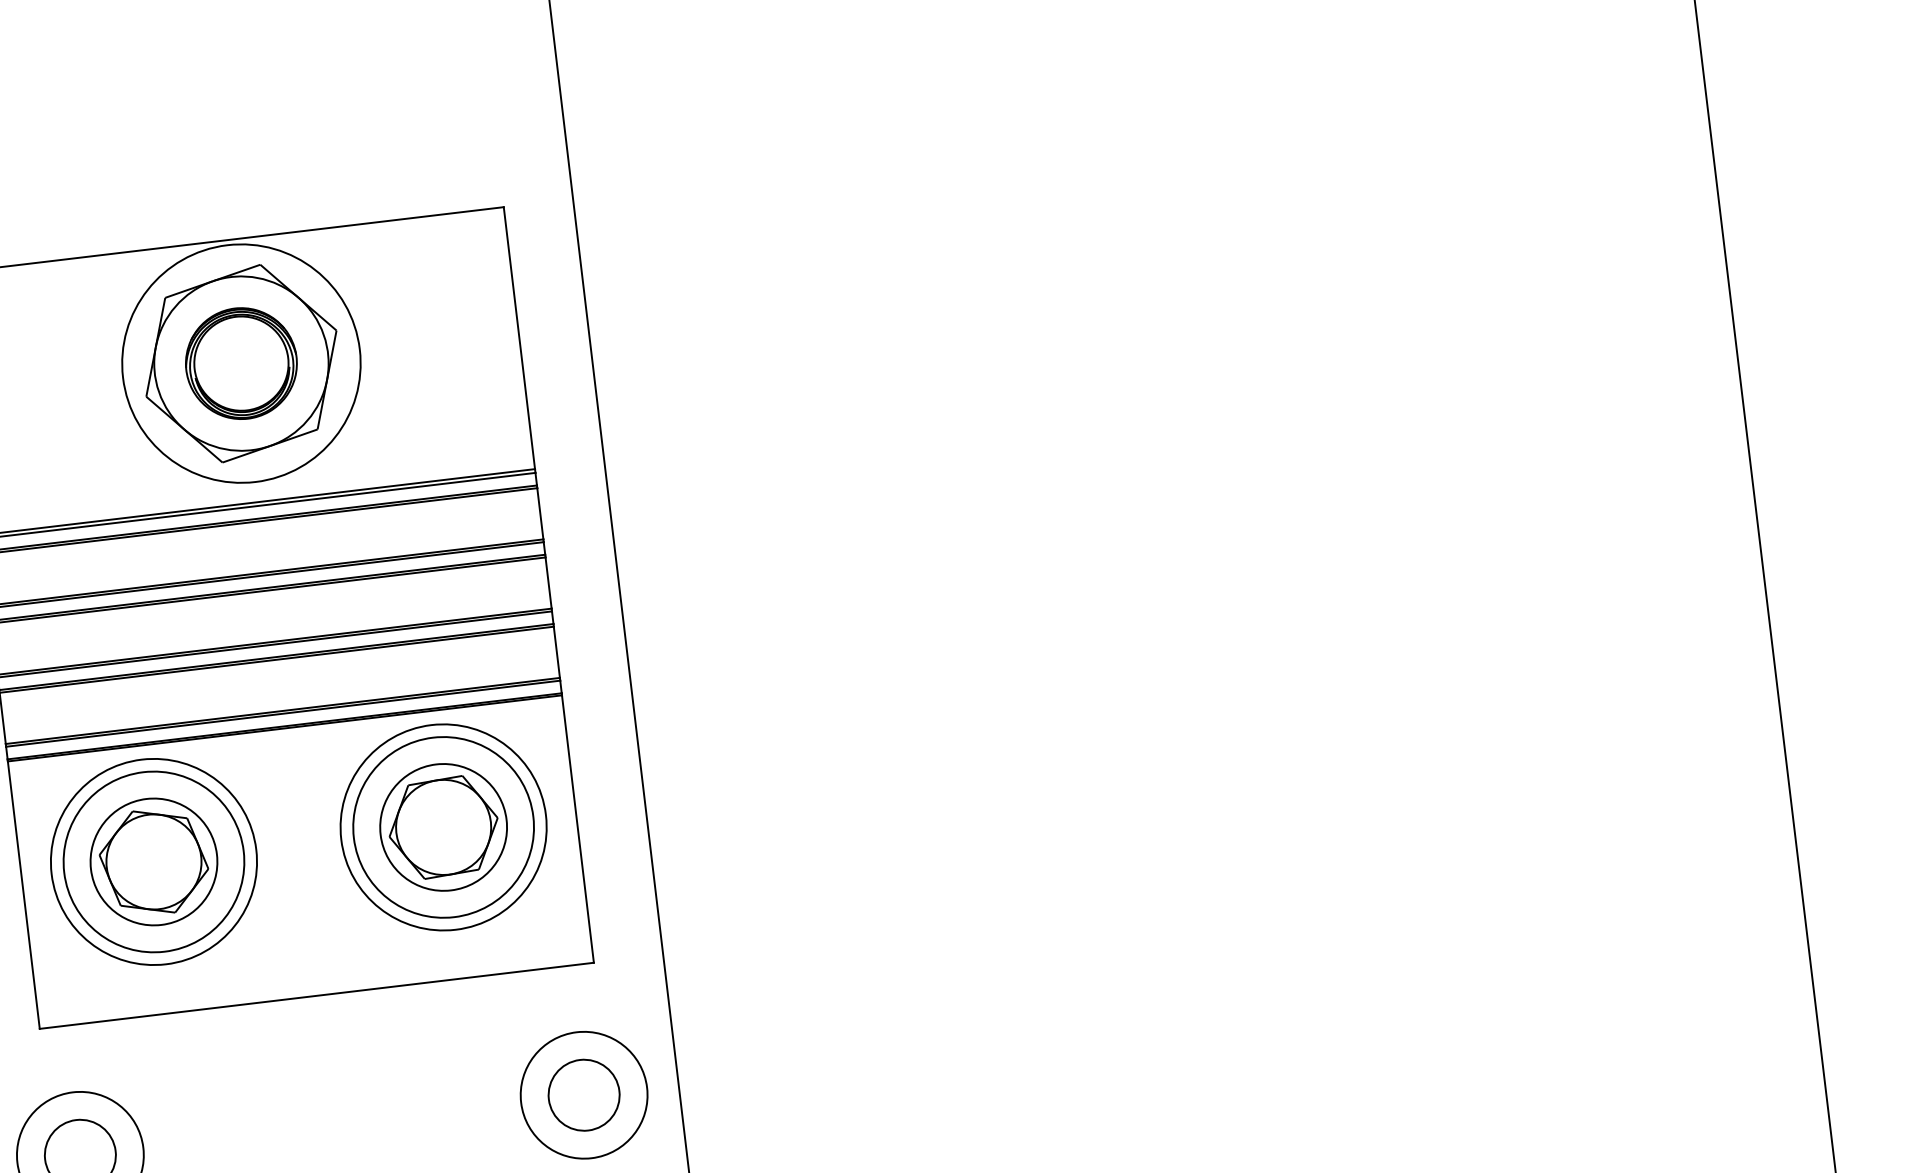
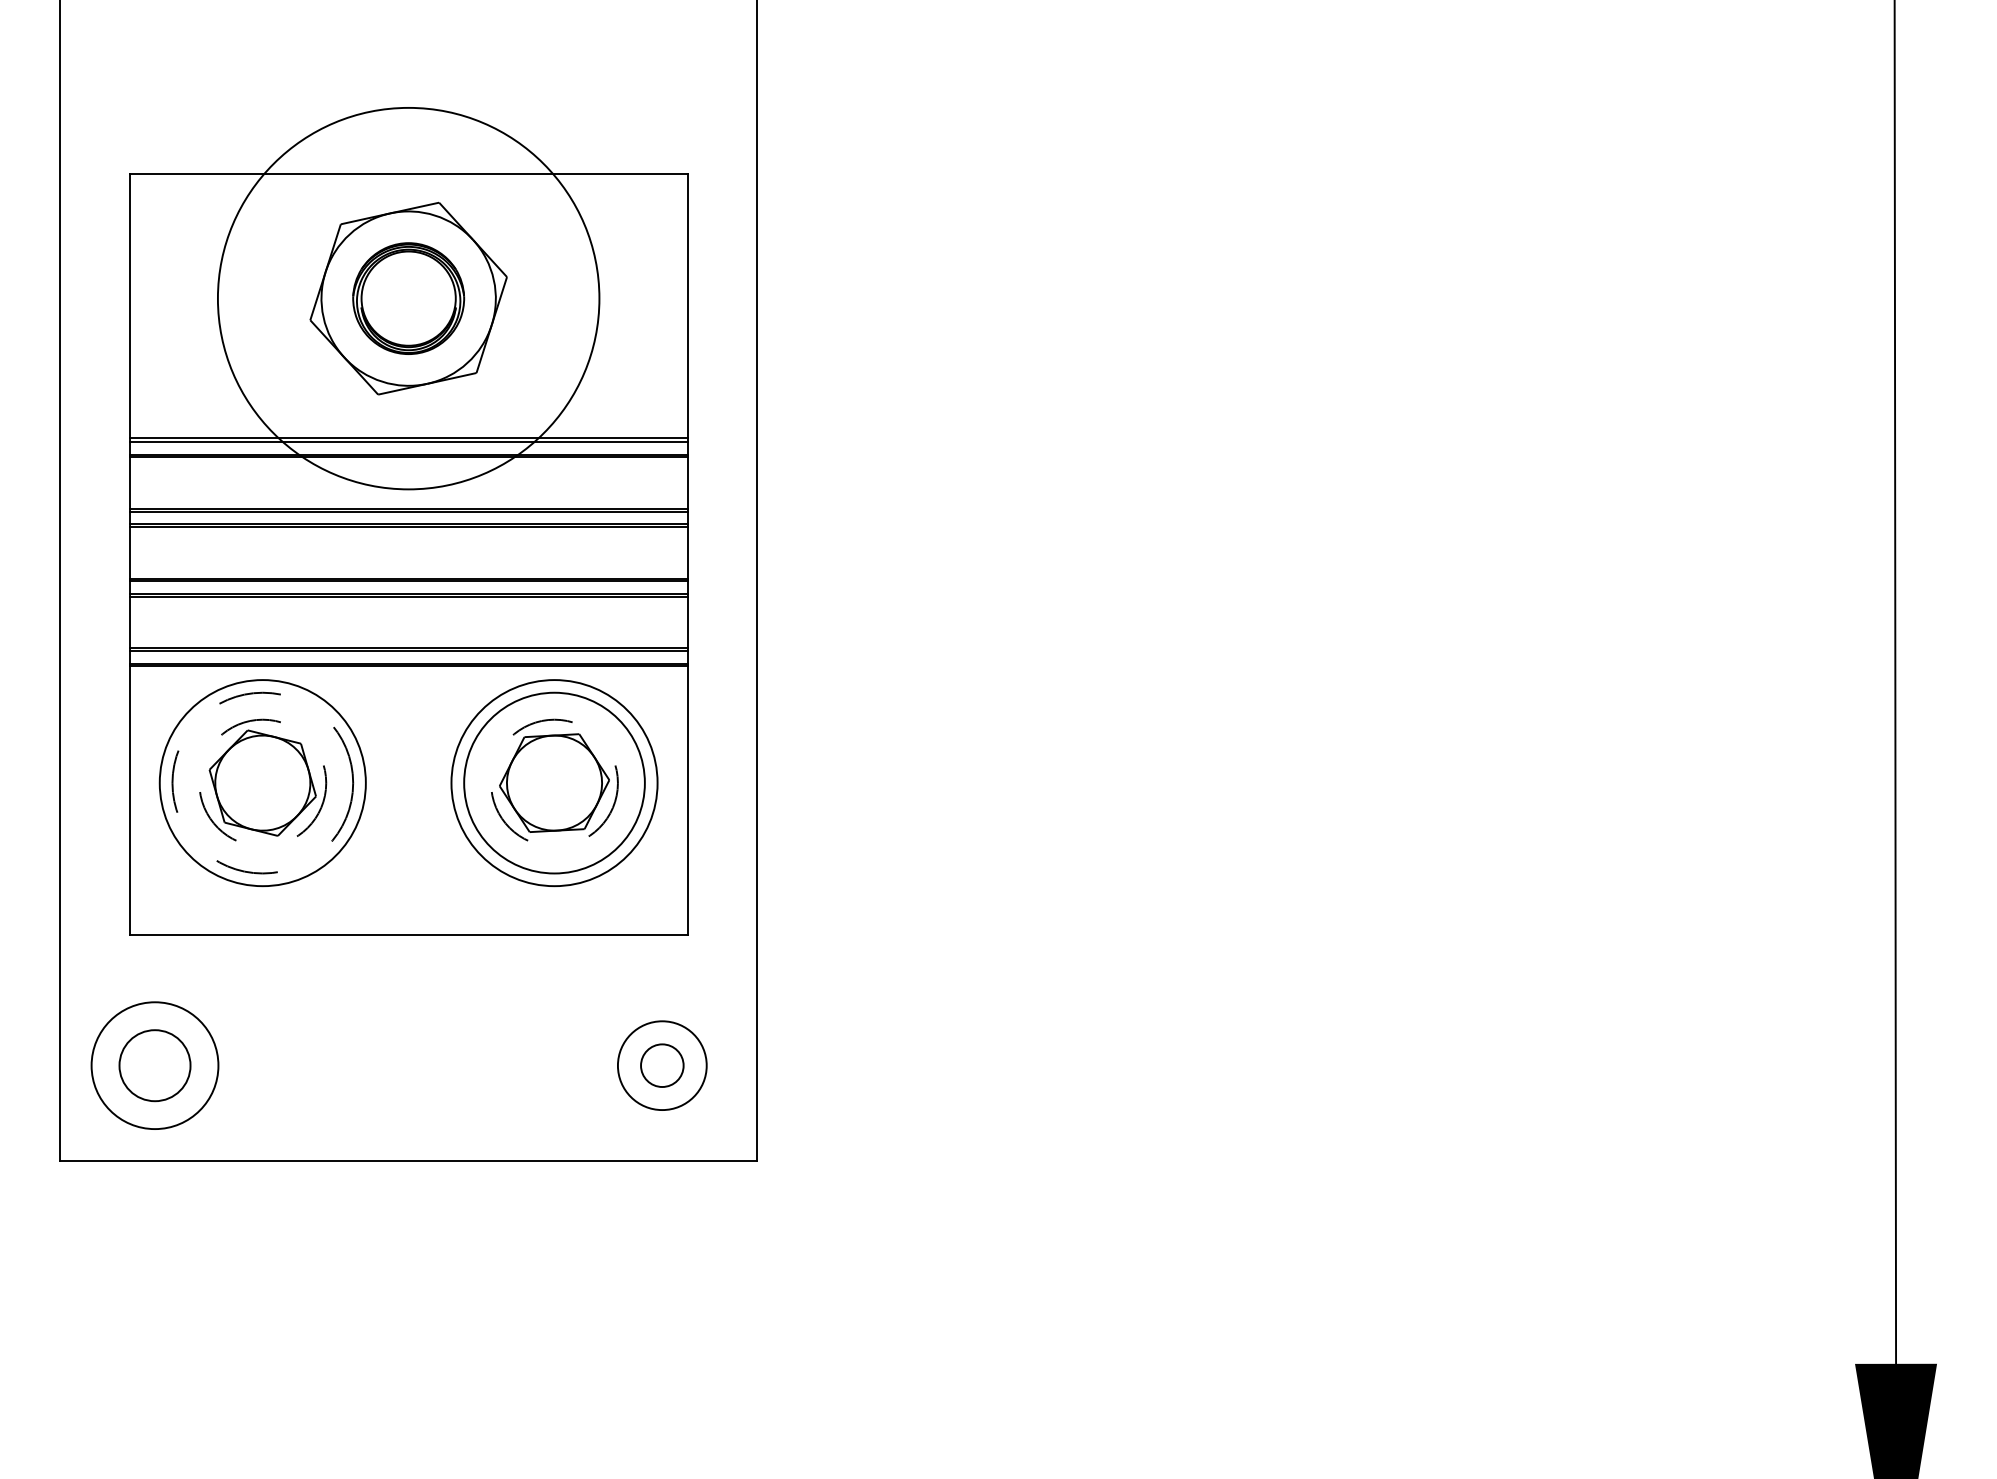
circle: (241, 363) -> (408, 298), size x1.6
circle: (443, 826) -> (554, 782), solid -> dashed
circle: (153, 861) -> (262, 782), solid -> dashed
circle: (153, 861) -> (262, 782), solid -> dashed
circle: (583, 1095) -> (661, 1065), size x0.6
circle: (583, 1095) -> (661, 1065), size x0.7

